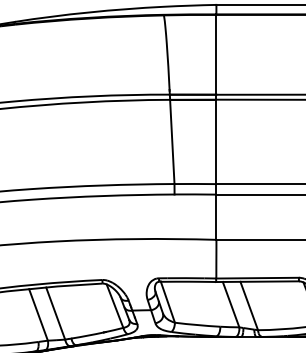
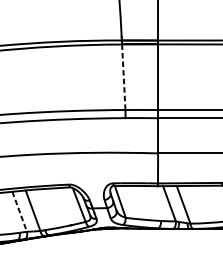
line: (172, 142) -> (123, 77), solid -> dashed
line: (38, 315) -> (19, 212), solid -> dashed

